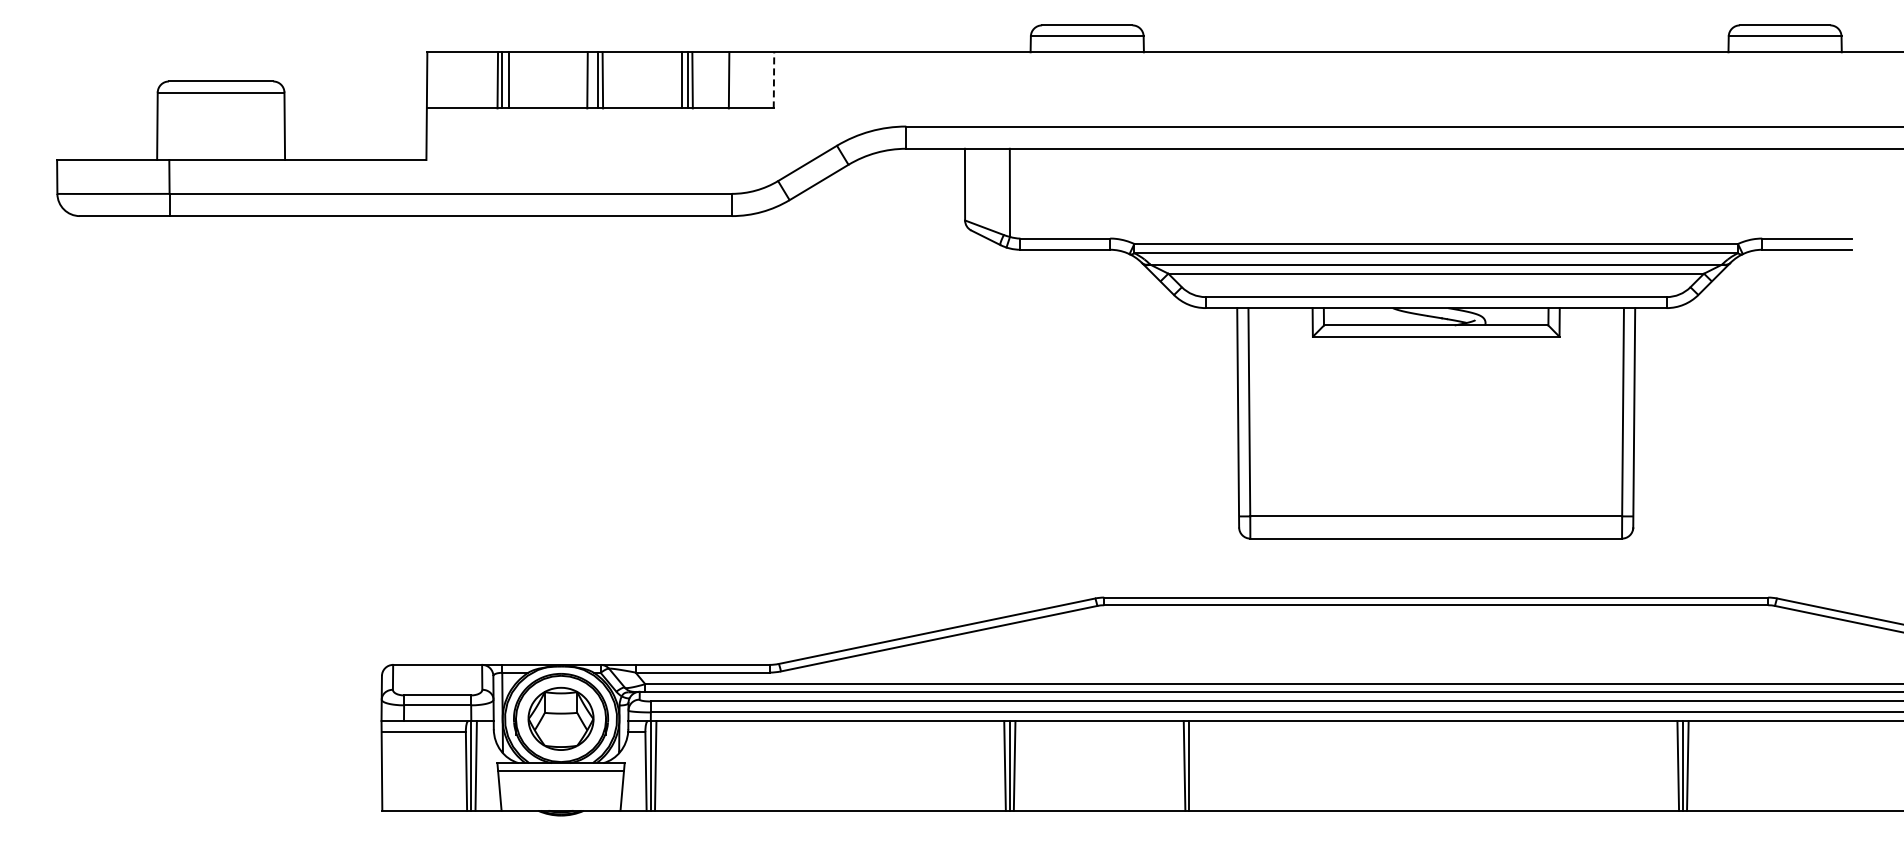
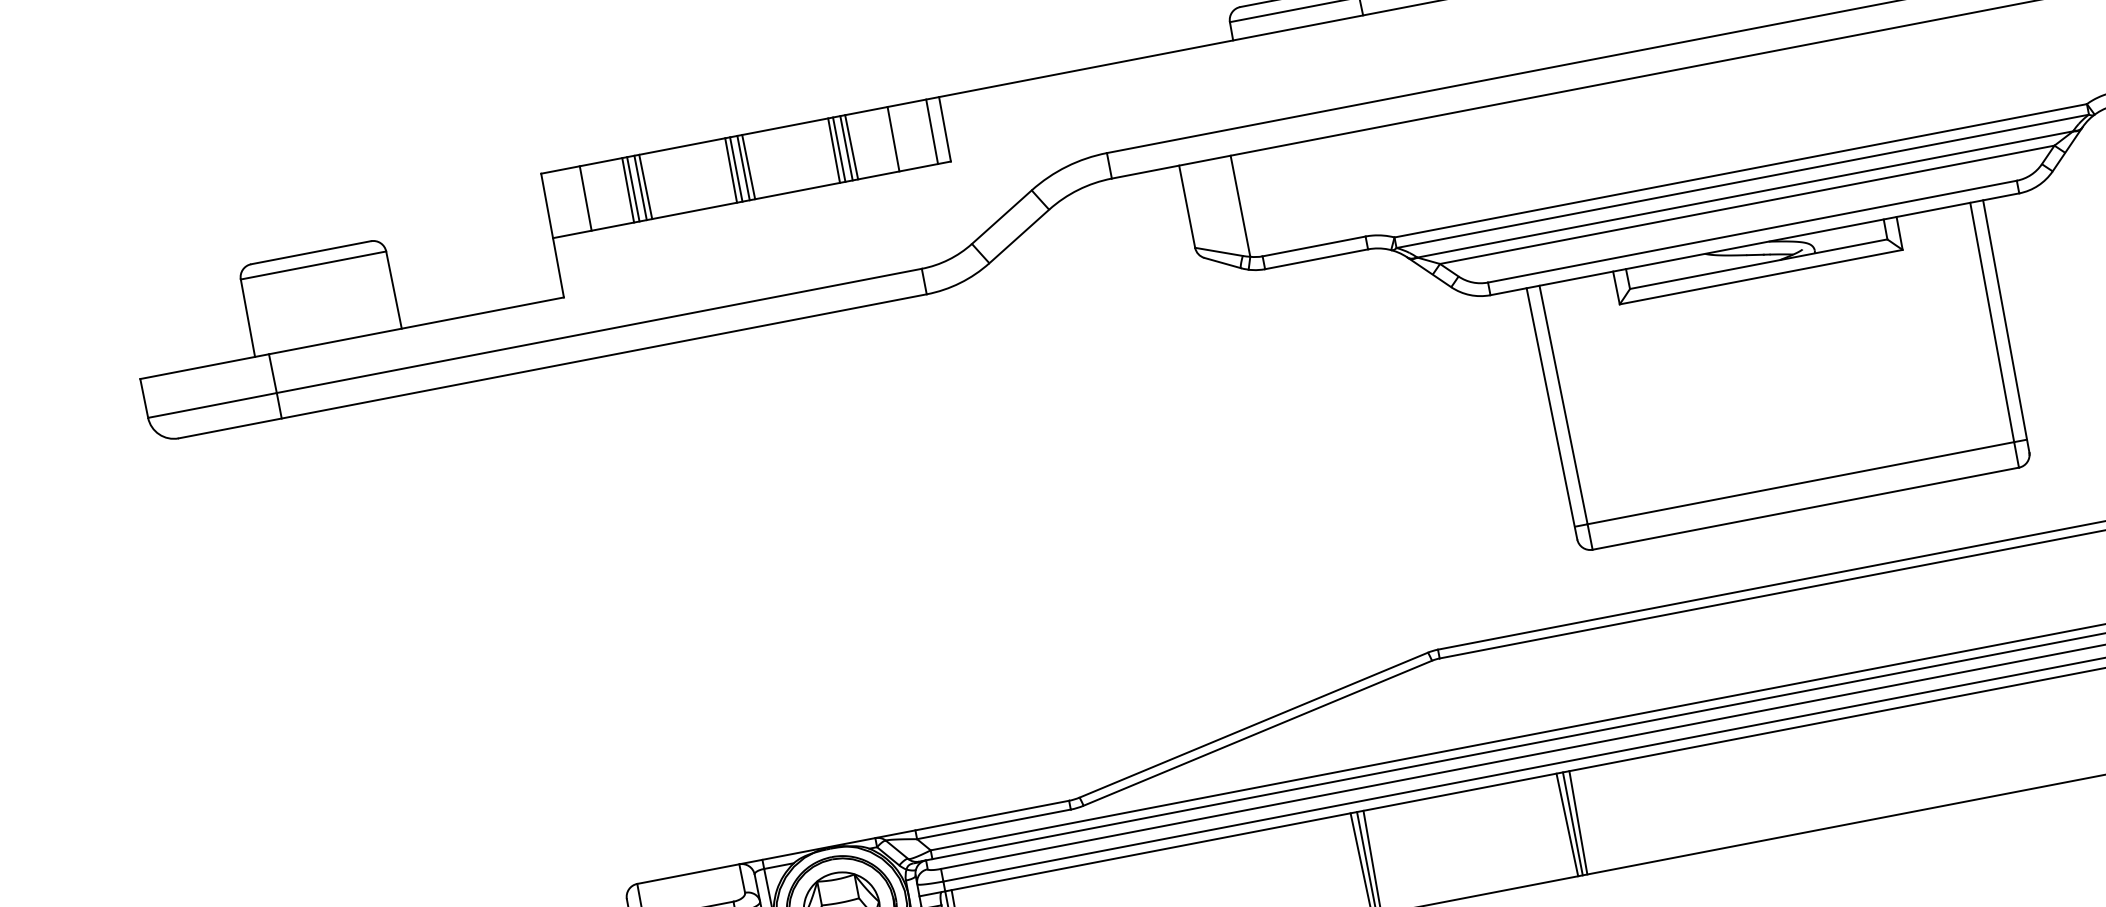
line: (773, 79) -> (944, 128), dashed -> solid
line: (460, 80) -> (585, 198), added
line: (512, 80) -> (645, 187), added
line: (592, 80) -> (736, 169), added
line: (677, 80) -> (834, 150), added
line: (762, 80) -> (931, 132), added
line: (1193, 765) -> (1577, 822), added

